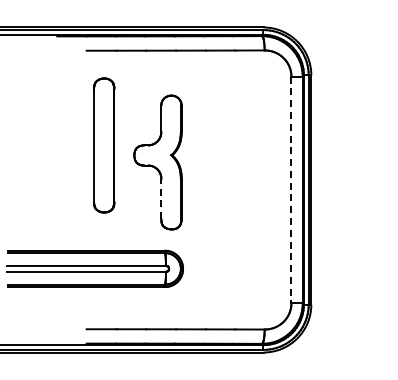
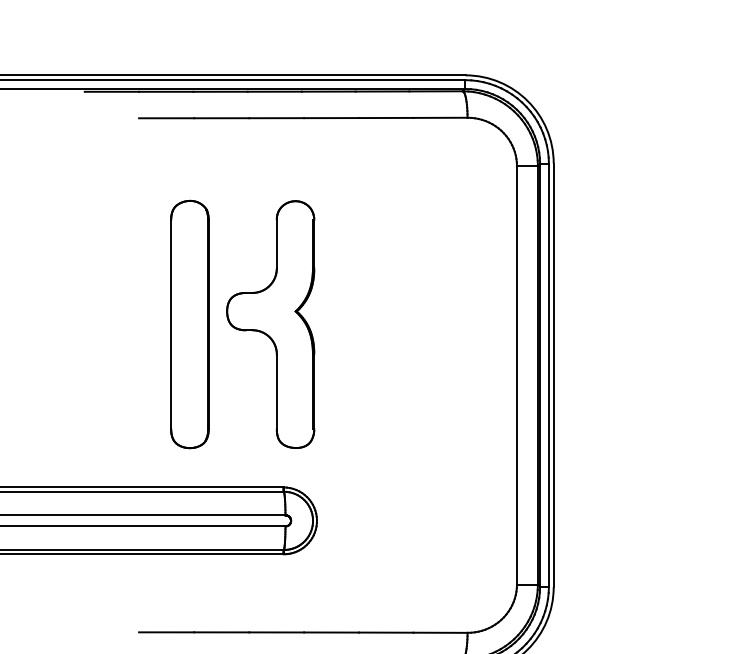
part: (104, 145) -> (190, 324), moved
line: (291, 190) -> (517, 376), dashed -> solid
line: (161, 198) -> (277, 391), dashed -> solid

